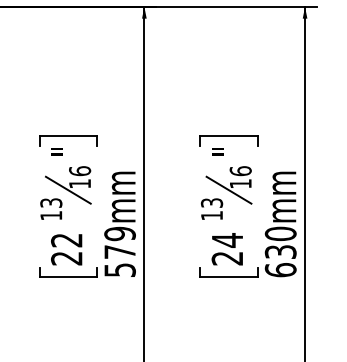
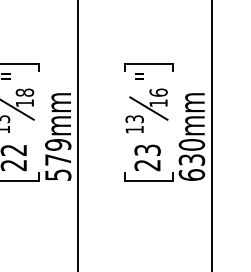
text: (79, 171) -> (24, 92), 16 -> 18
text: (227, 240) -> (147, 150), 24 -> 23

